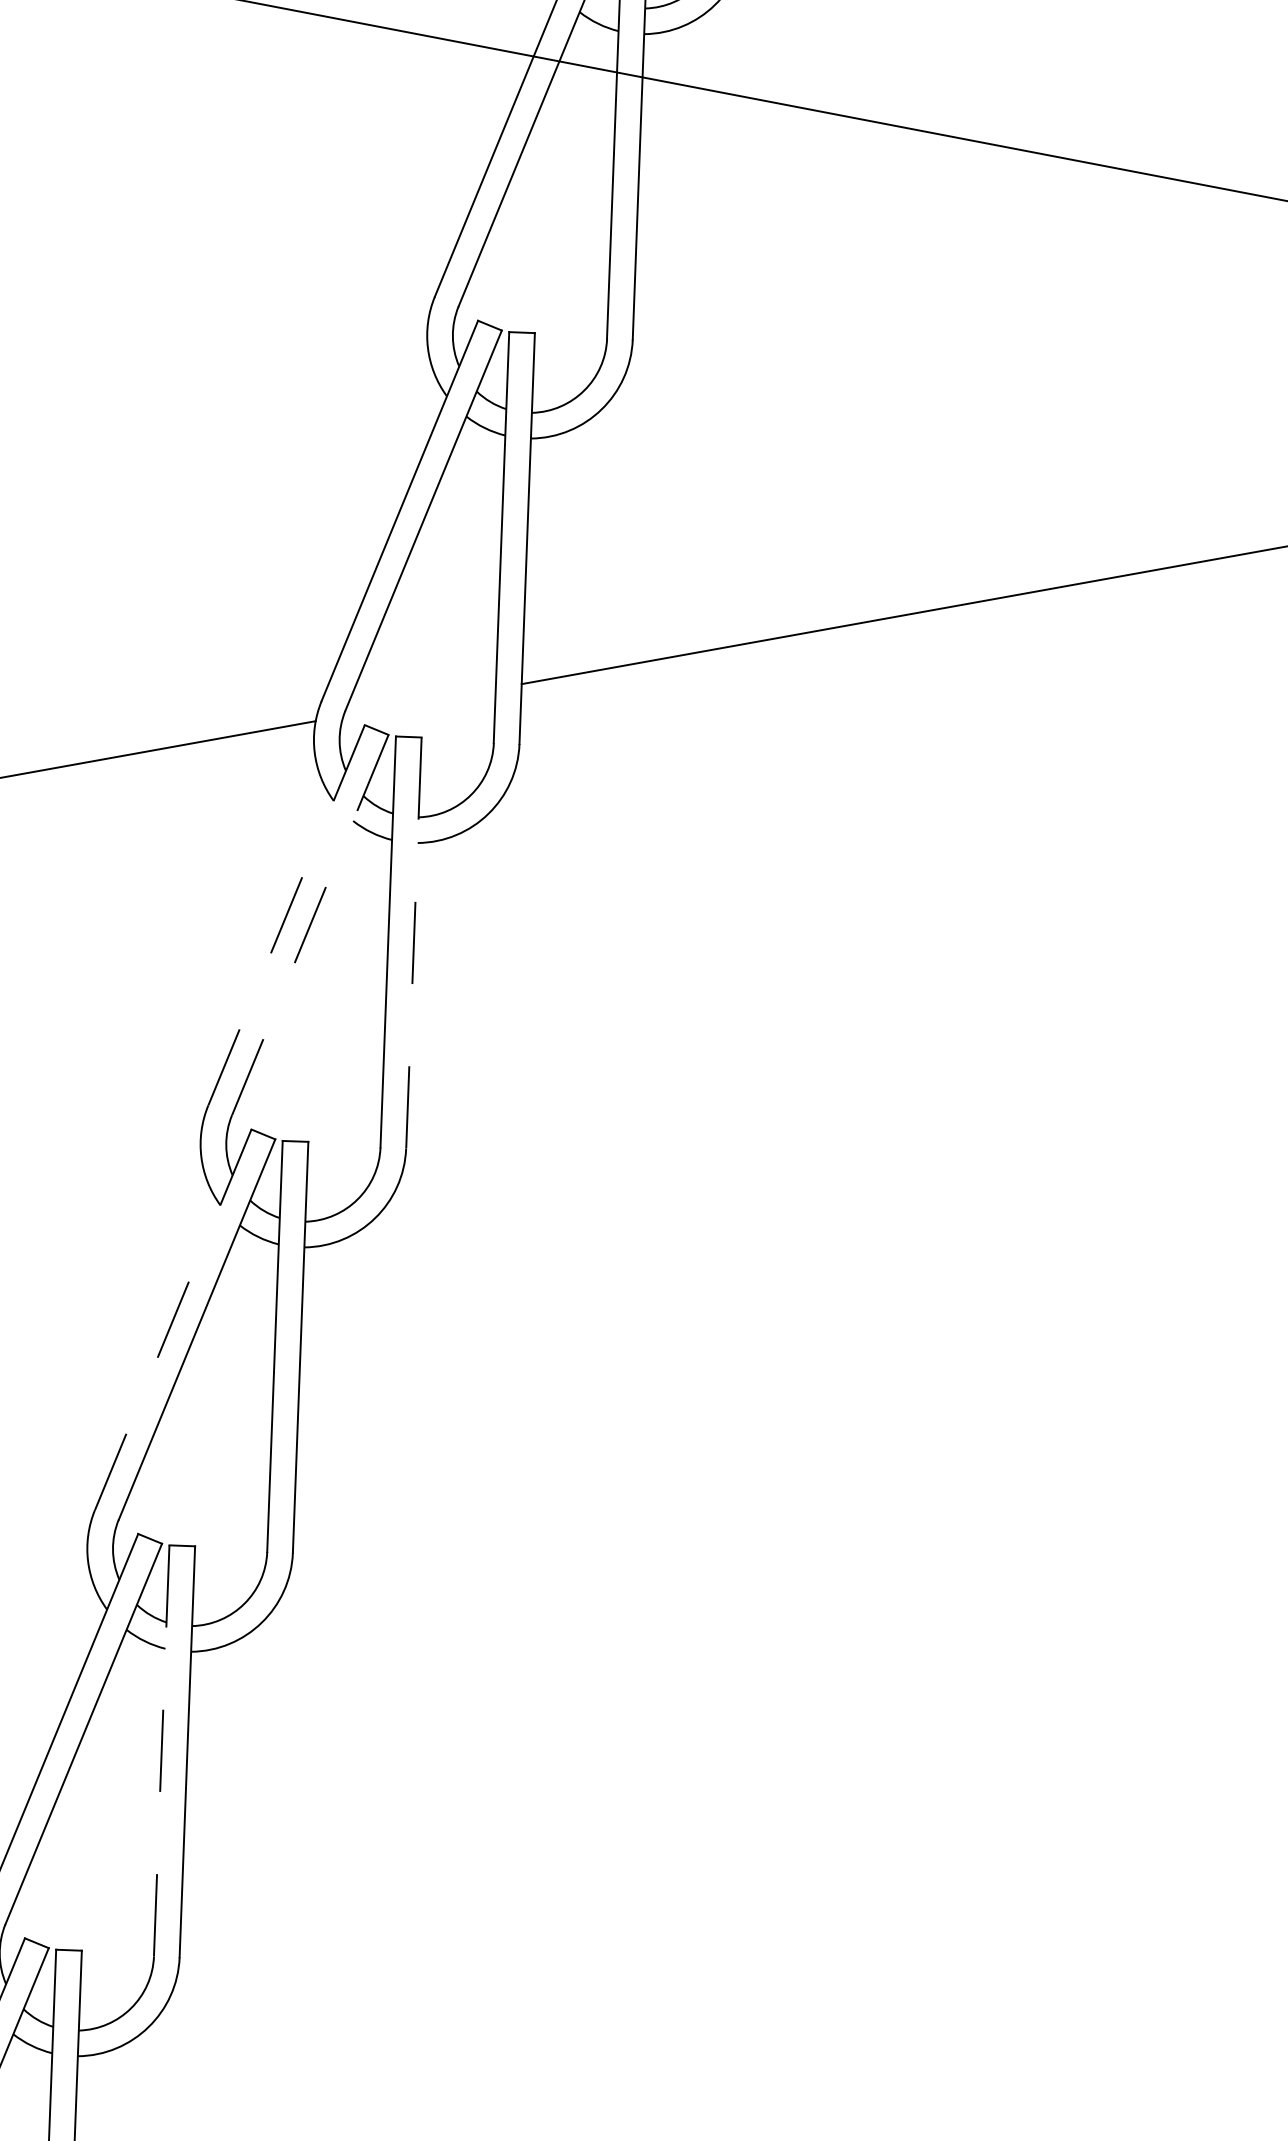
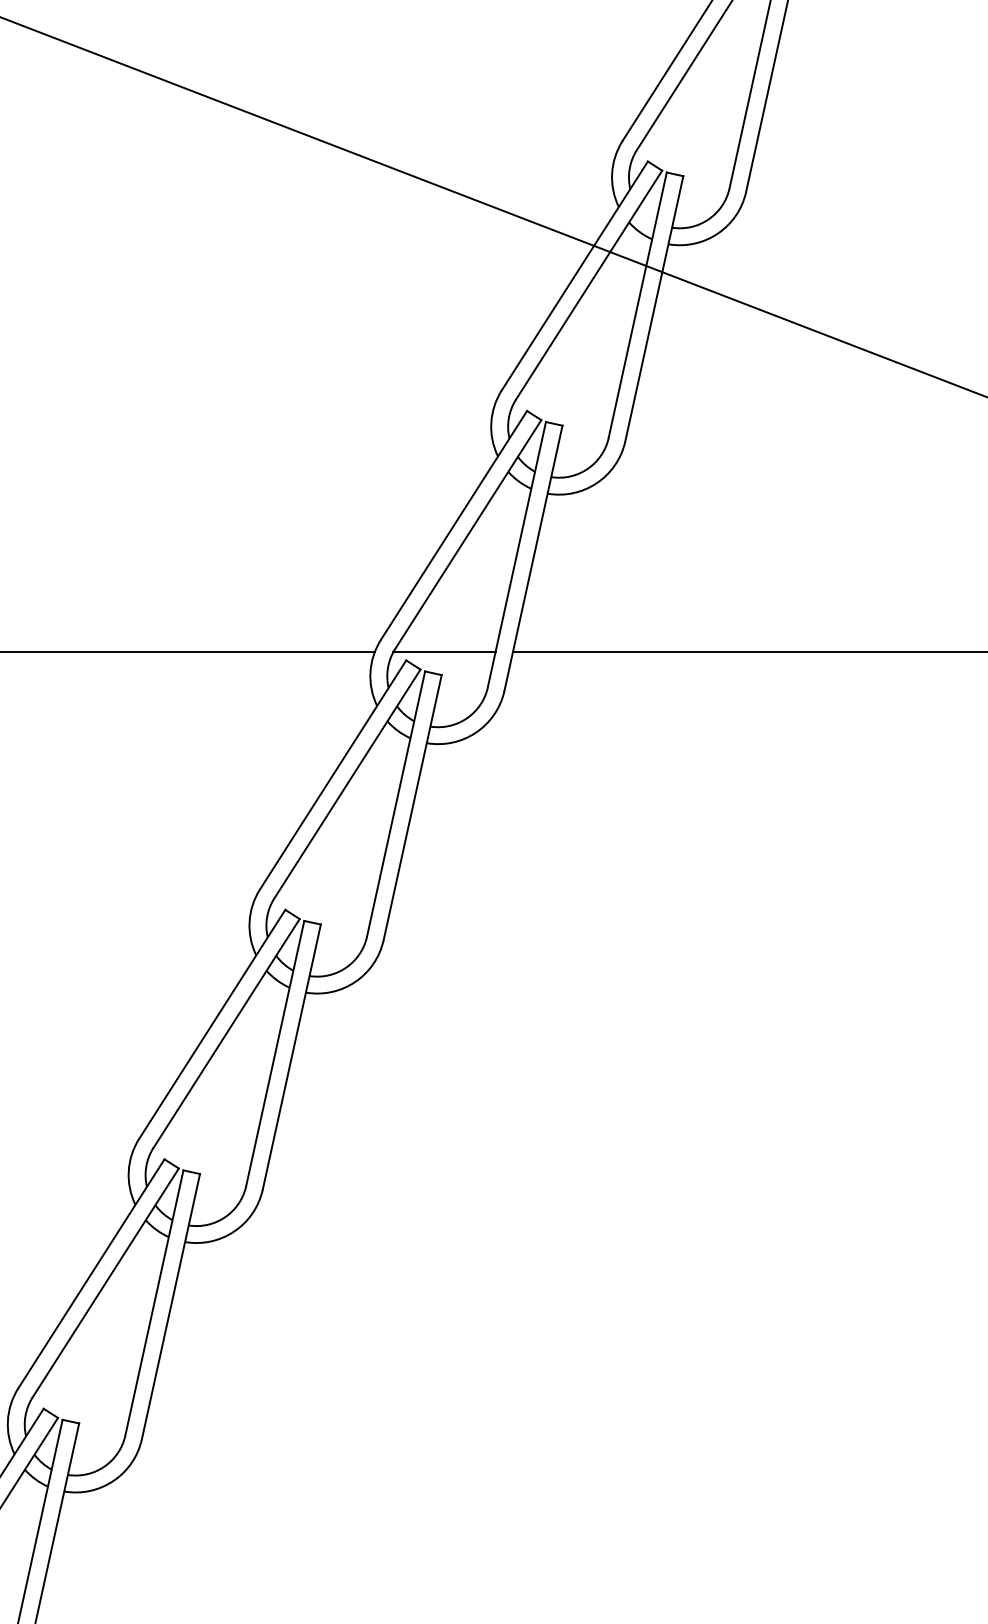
line: (419, 703) -> (444, 652), added
line: (286, 914) -> (333, 774), dashed -> solid
line: (310, 924) -> (347, 783), dashed -> solid
line: (413, 942) -> (412, 807), dashed -> solid
line: (173, 1320) -> (212, 1024), dashed -> solid
line: (161, 1750) -> (154, 1302), dashed -> solid

